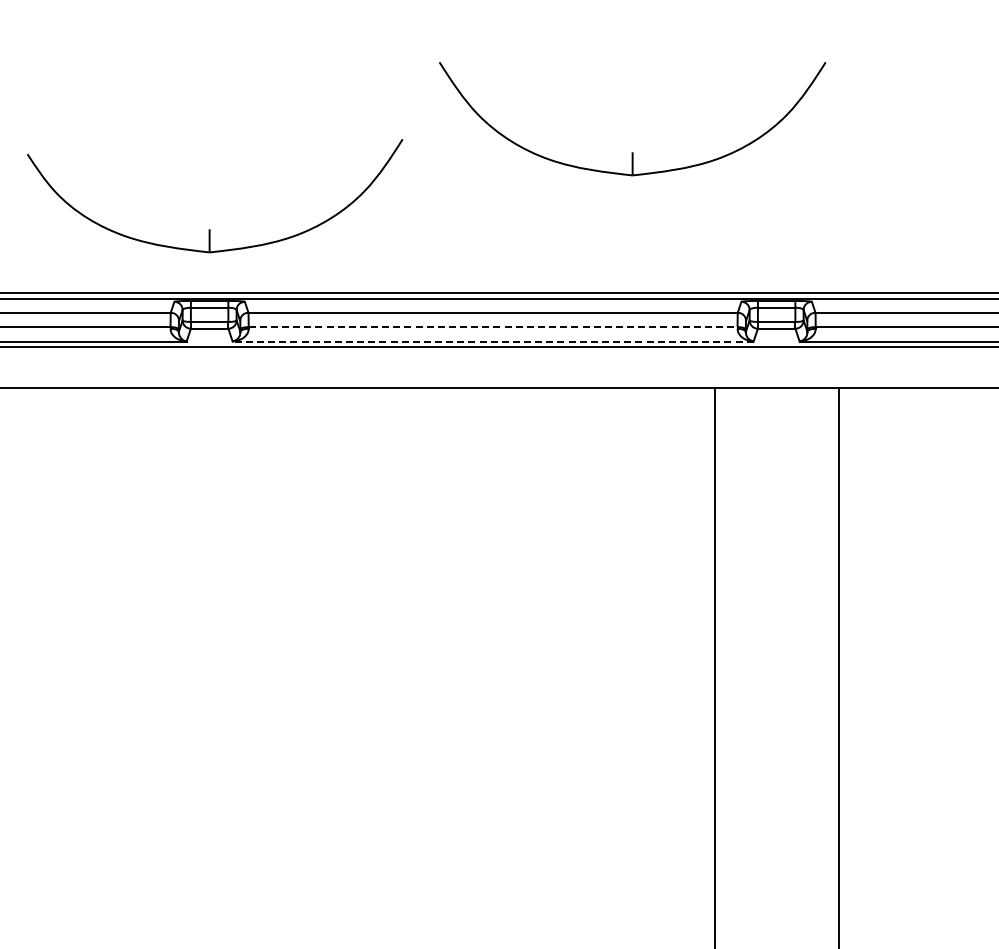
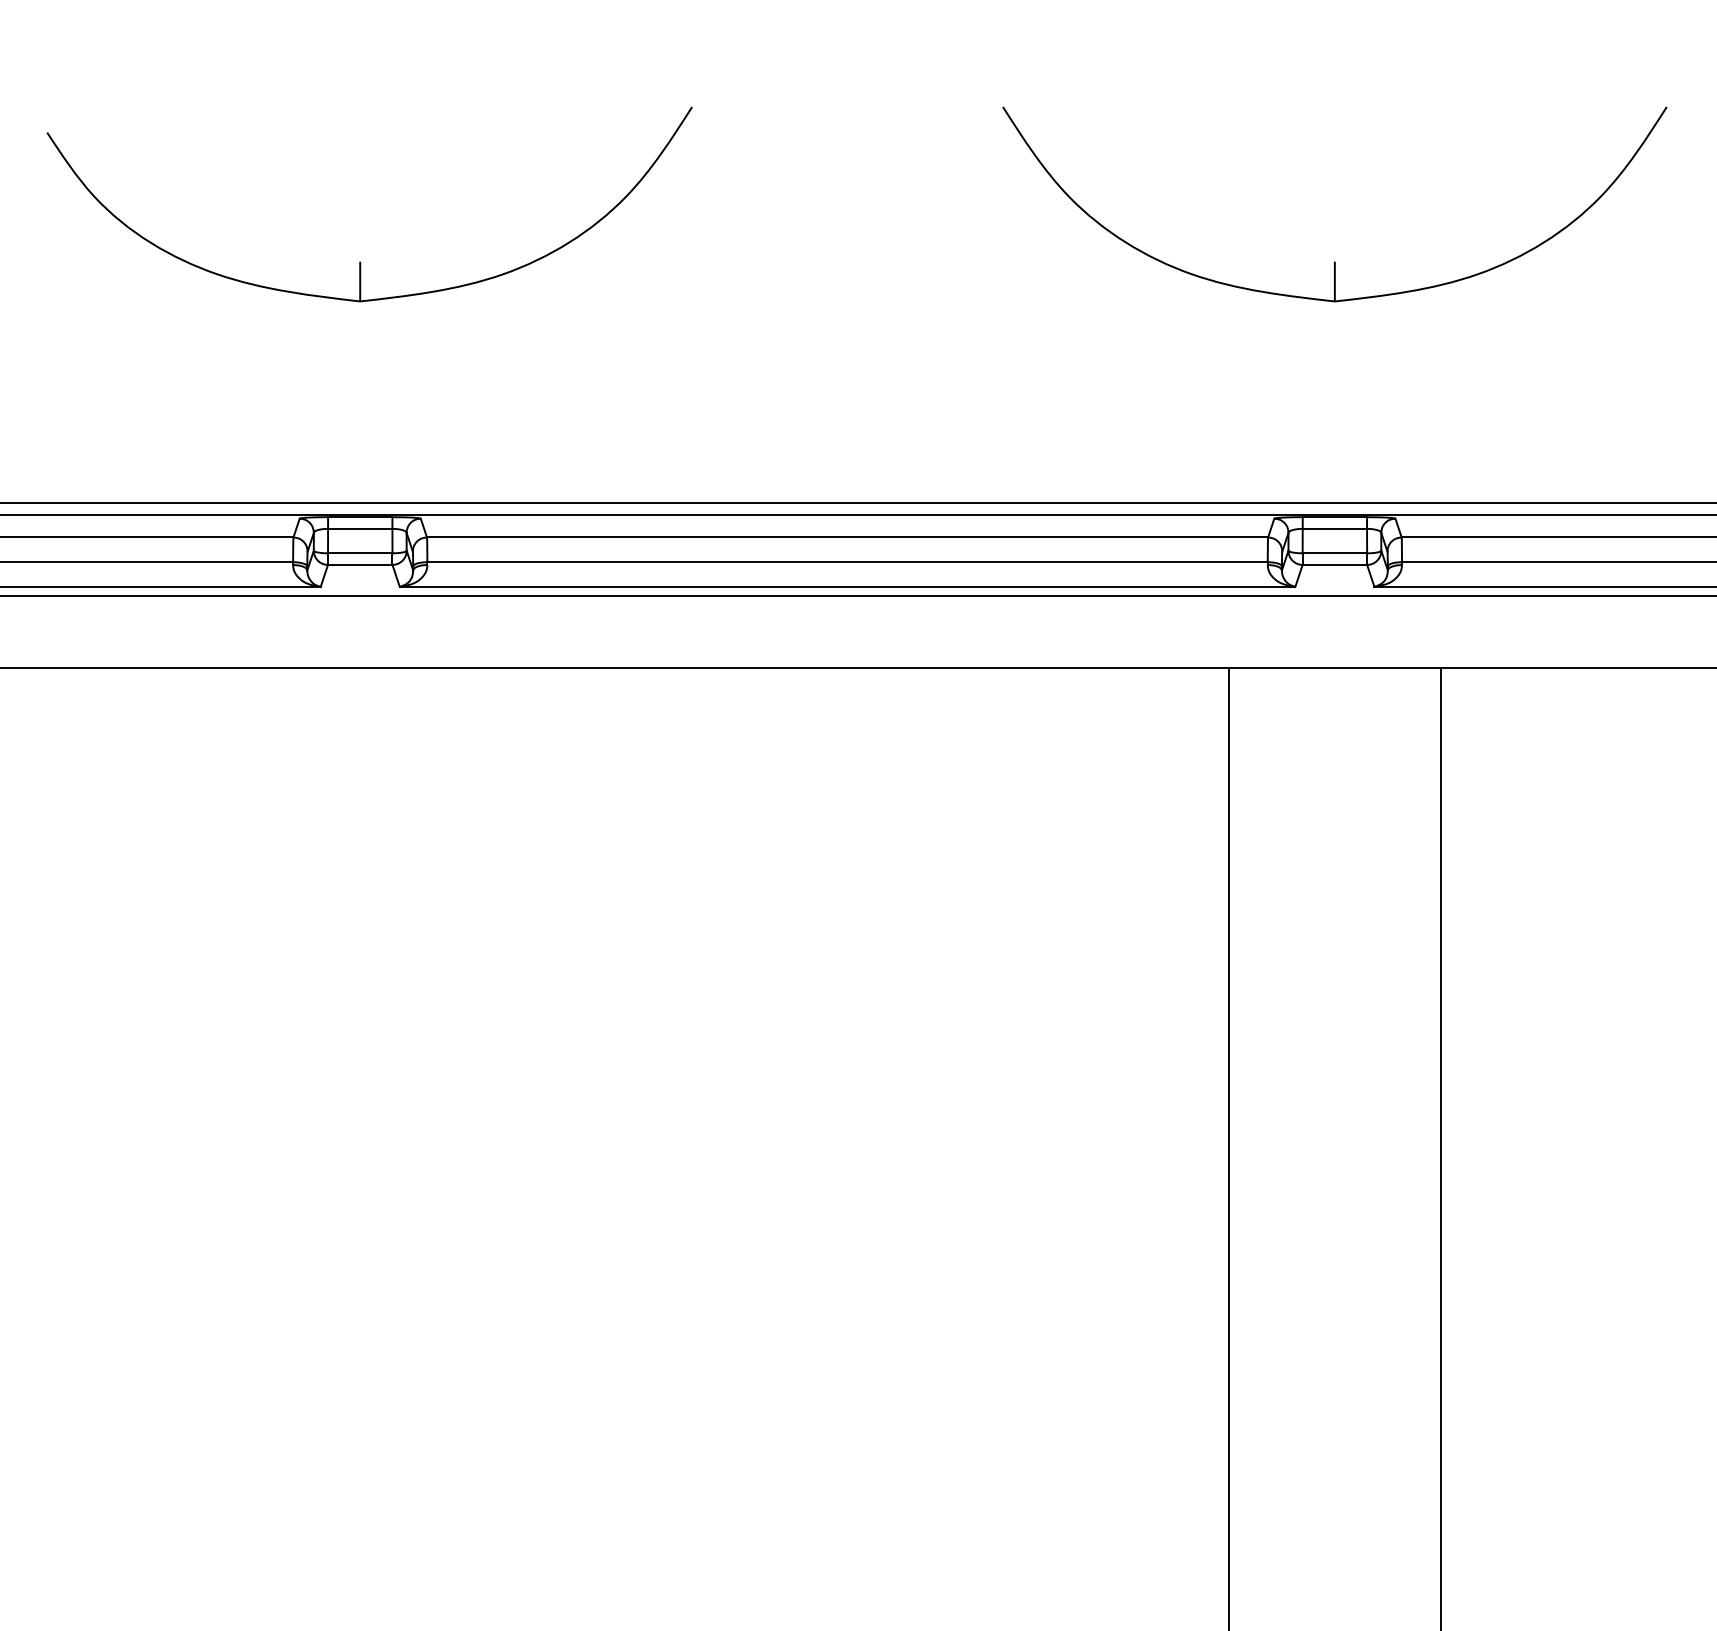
part: (632, 152) -> (1334, 262), moved
part: (210, 229) -> (361, 262), moved
line: (493, 327) -> (848, 562), dashed -> solid
line: (492, 341) -> (846, 586), dashed -> solid

